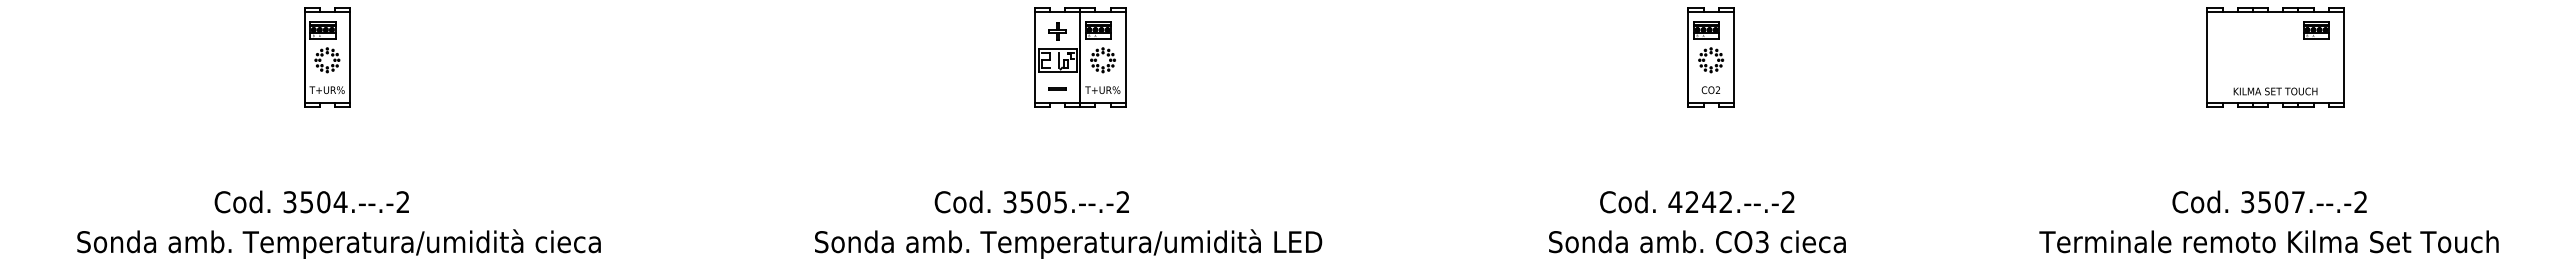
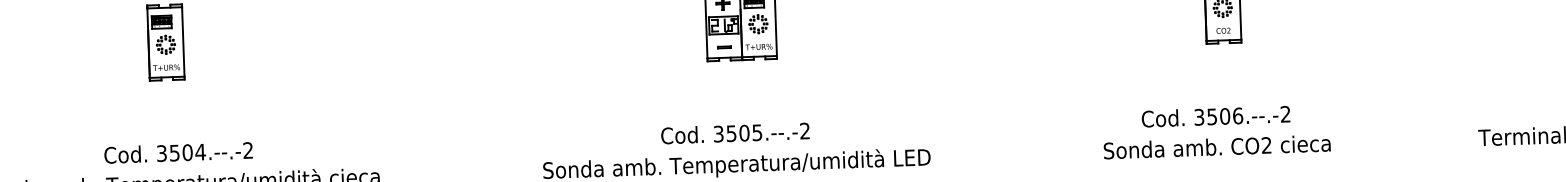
text: (311, 201) -> (178, 152), moved
text: (1031, 201) -> (735, 133), moved
text: (1700, 202) -> (1218, 116), 4242.--.-2 -> 3506.--.-2
text: (1761, 242) -> (1266, 145), CO3 -> CO2

